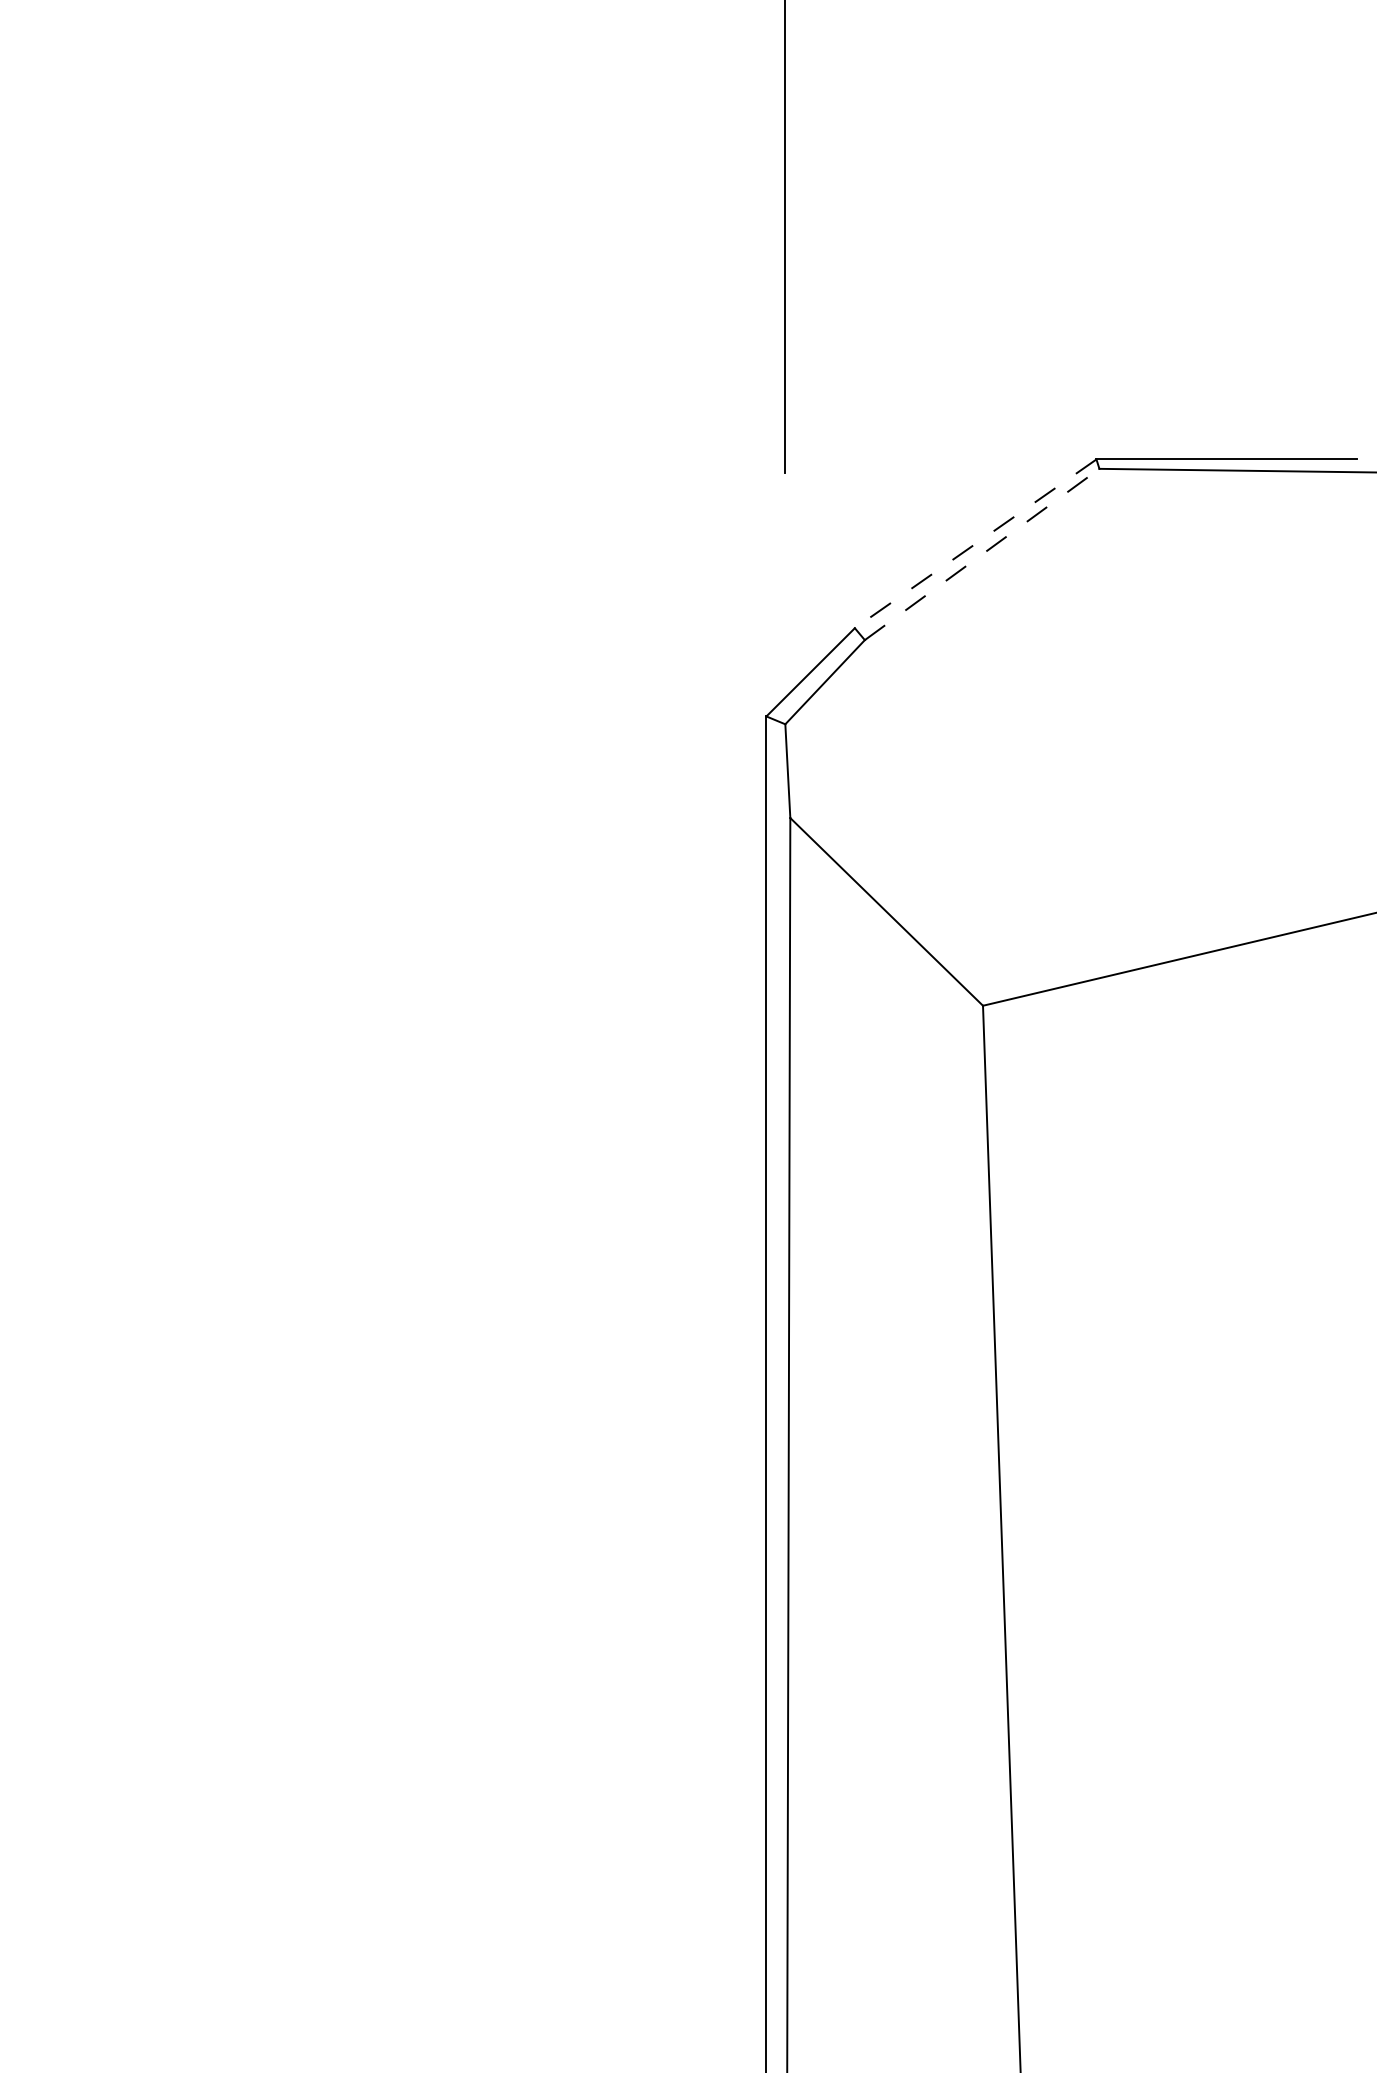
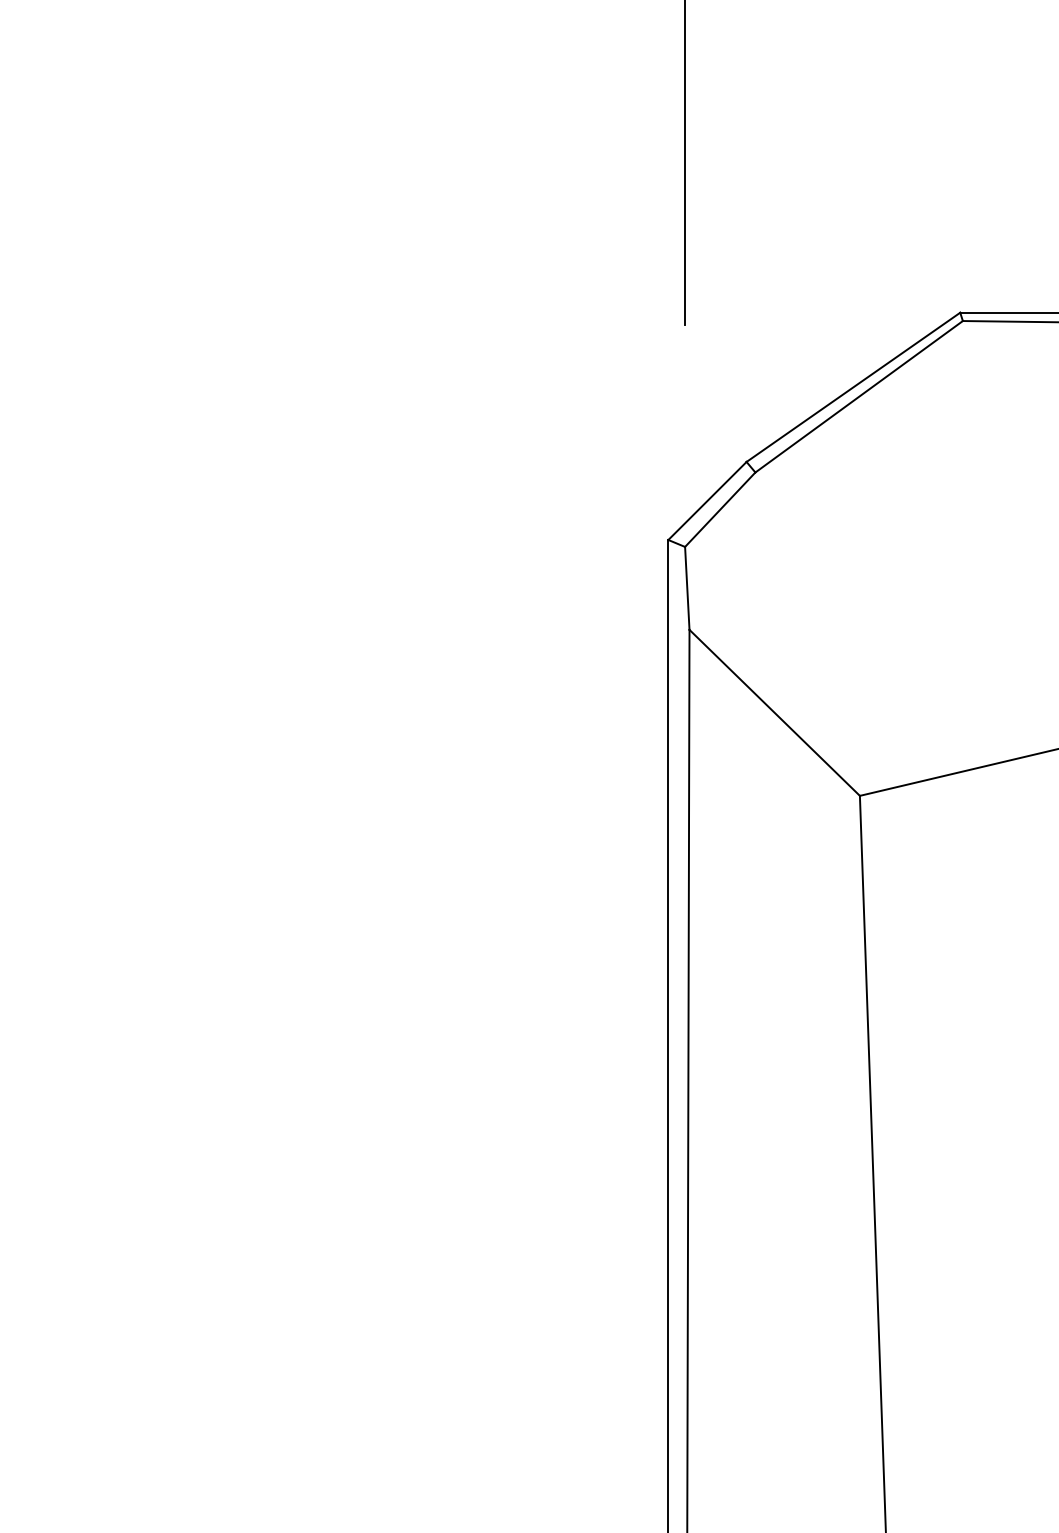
line: (975, 544) -> (853, 387), dashed -> solid
line: (982, 554) -> (859, 396), dashed -> solid

